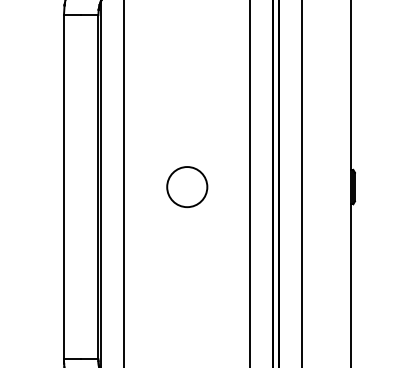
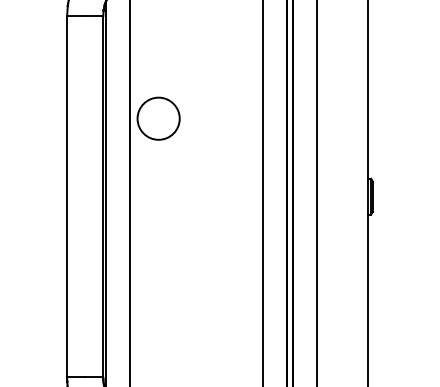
circle: (187, 186) -> (158, 118), moved

